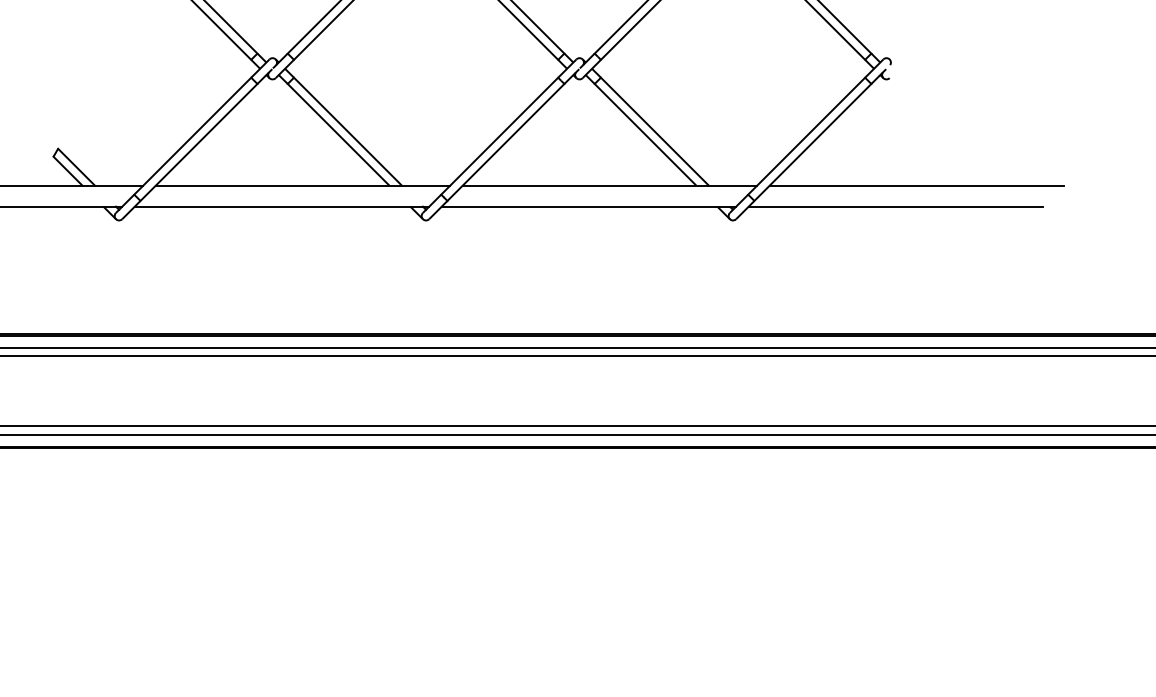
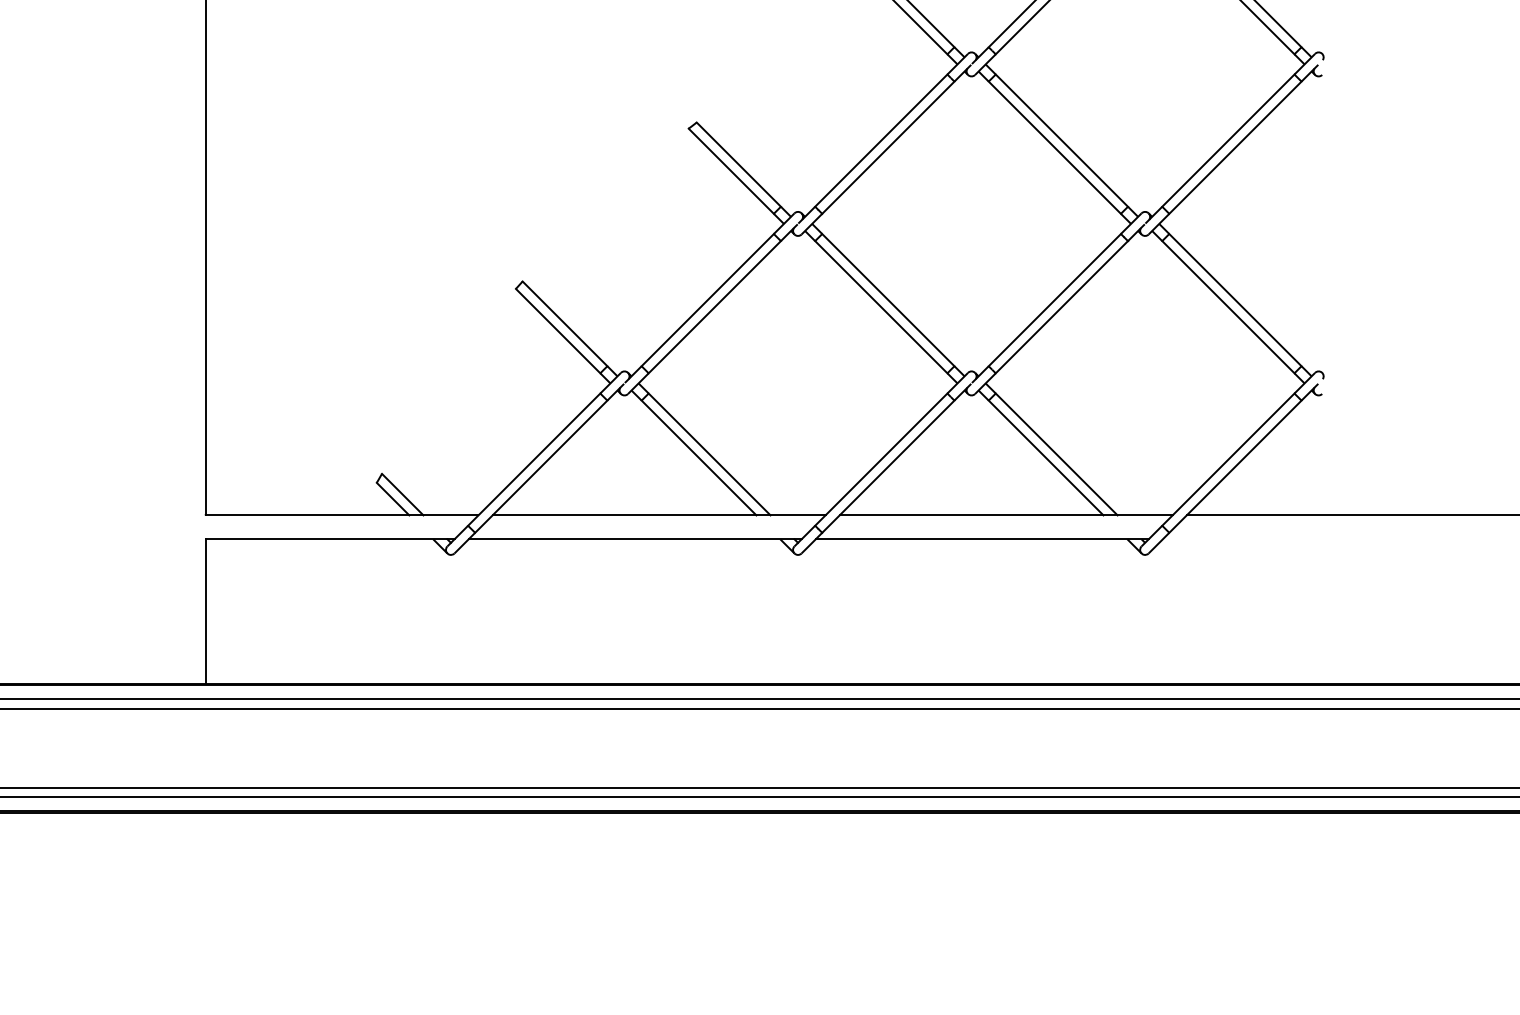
line: (895, 206) -> (1328, 539), removed

